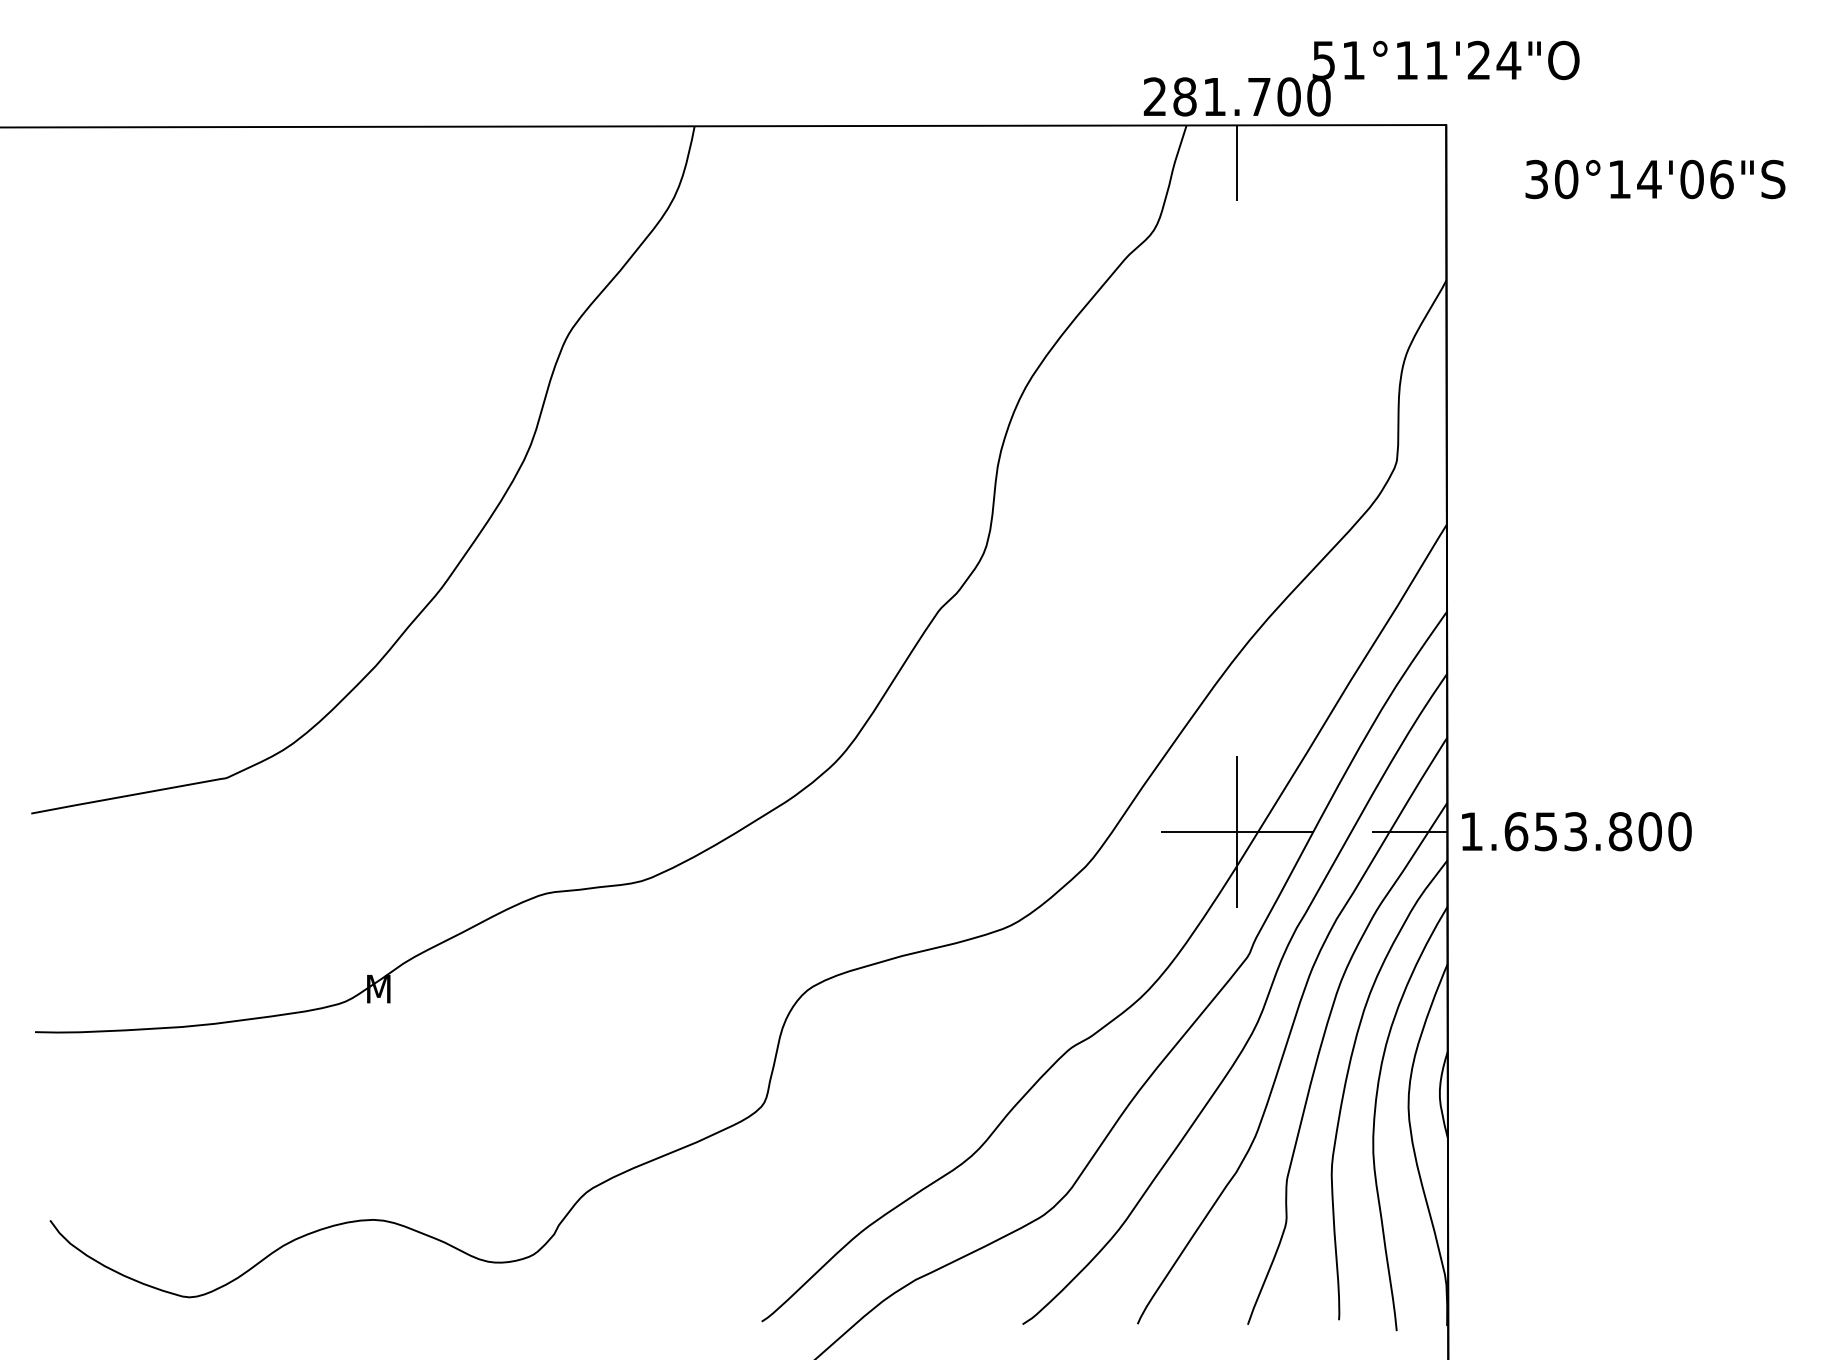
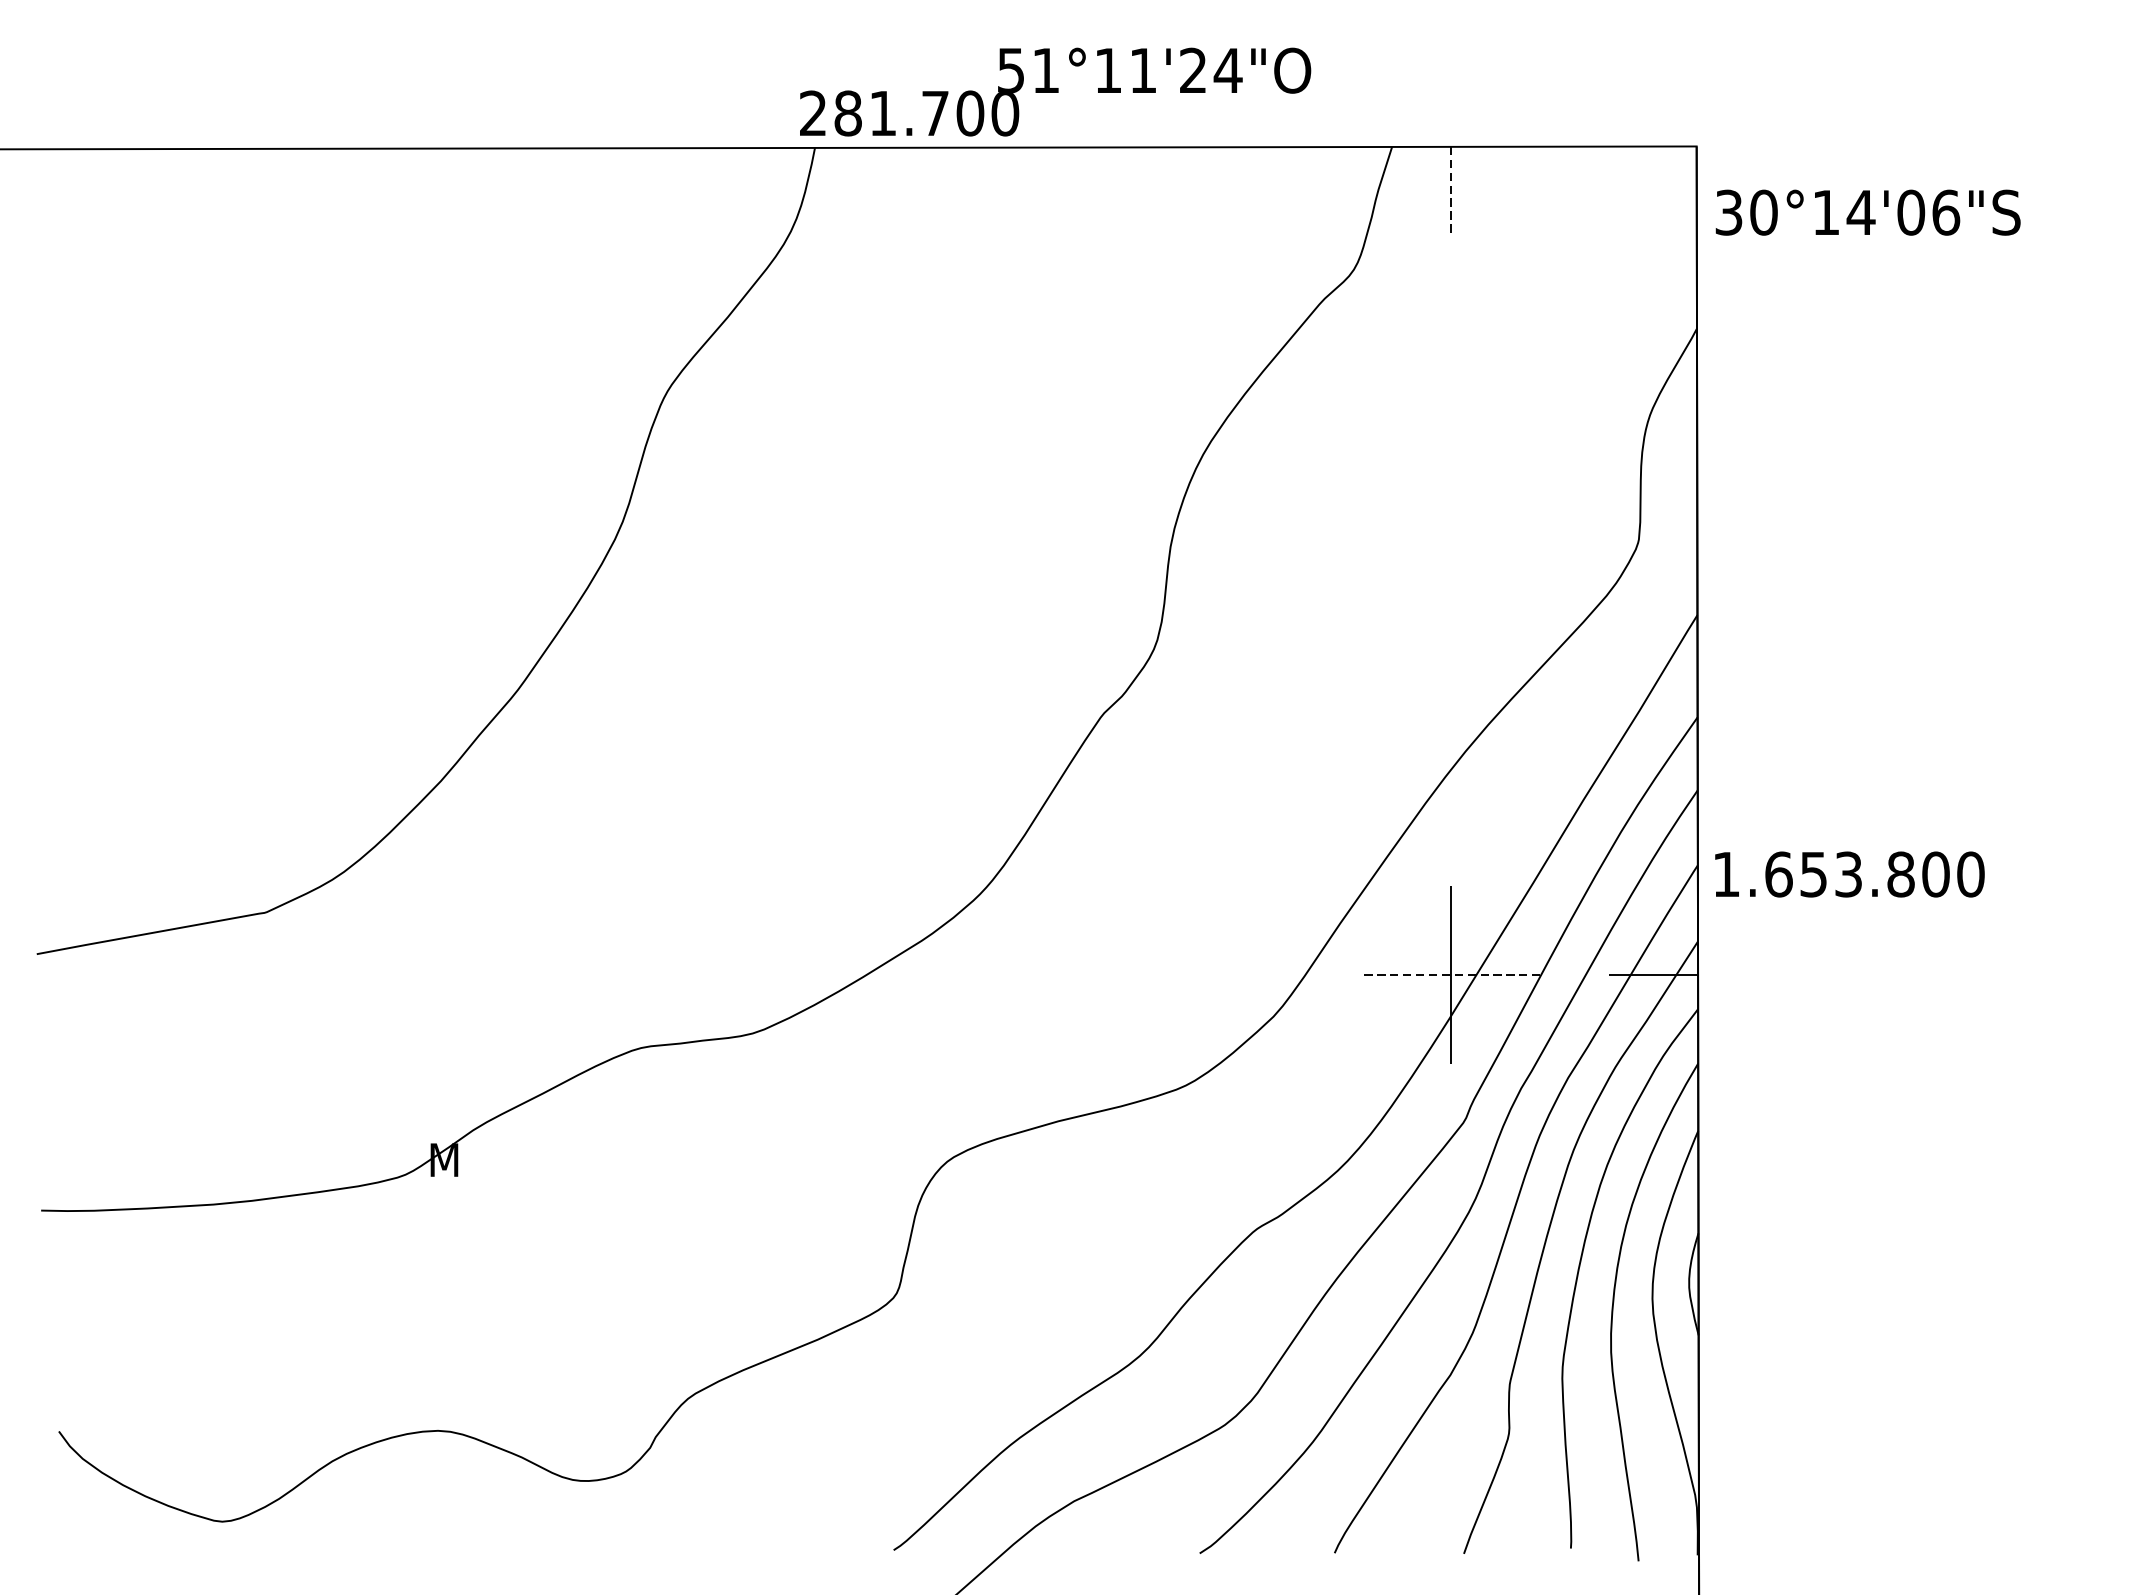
text: (1361, 78) -> (1055, 91), moved
line: (1237, 163) -> (1451, 191), solid -> dashed
text: (1655, 179) -> (1868, 212), moved
line: (1237, 831) -> (1451, 975), solid -> dashed
text: (1576, 831) -> (1849, 874), moved

